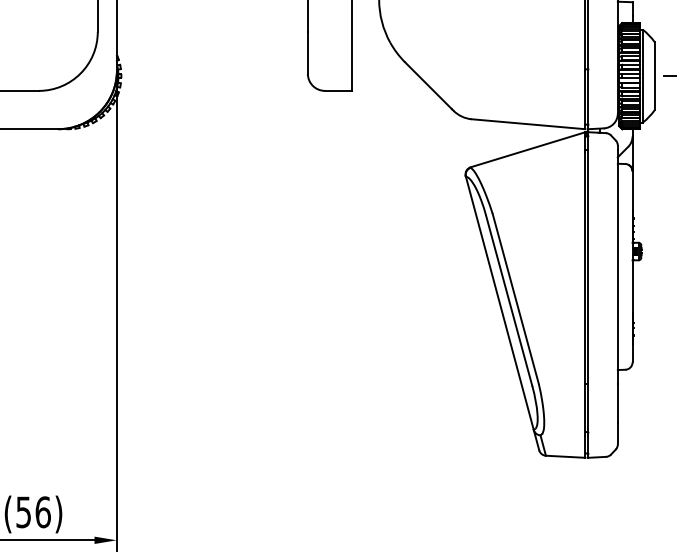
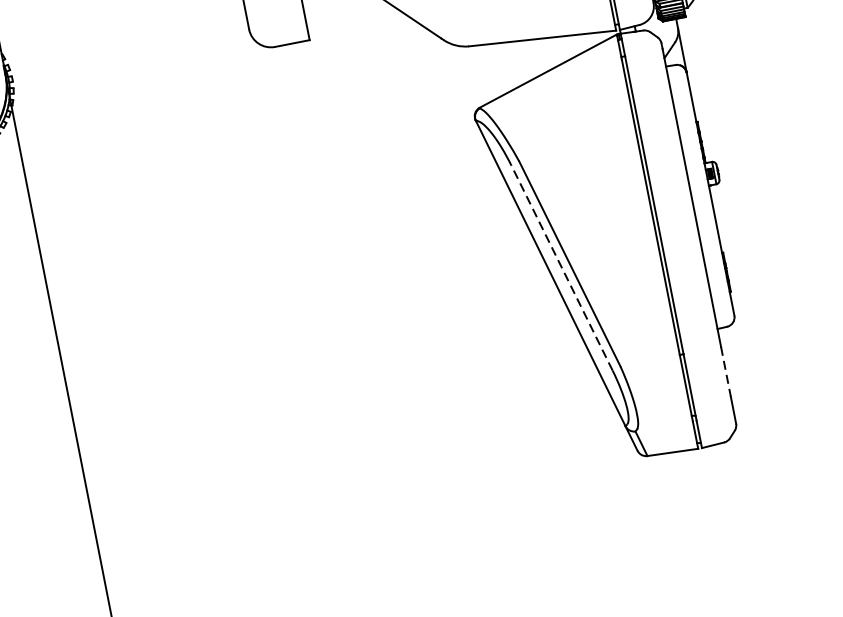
line: (509, 300) -> (562, 267), solid -> dashed
line: (617, 403) -> (725, 371), solid -> dashed

